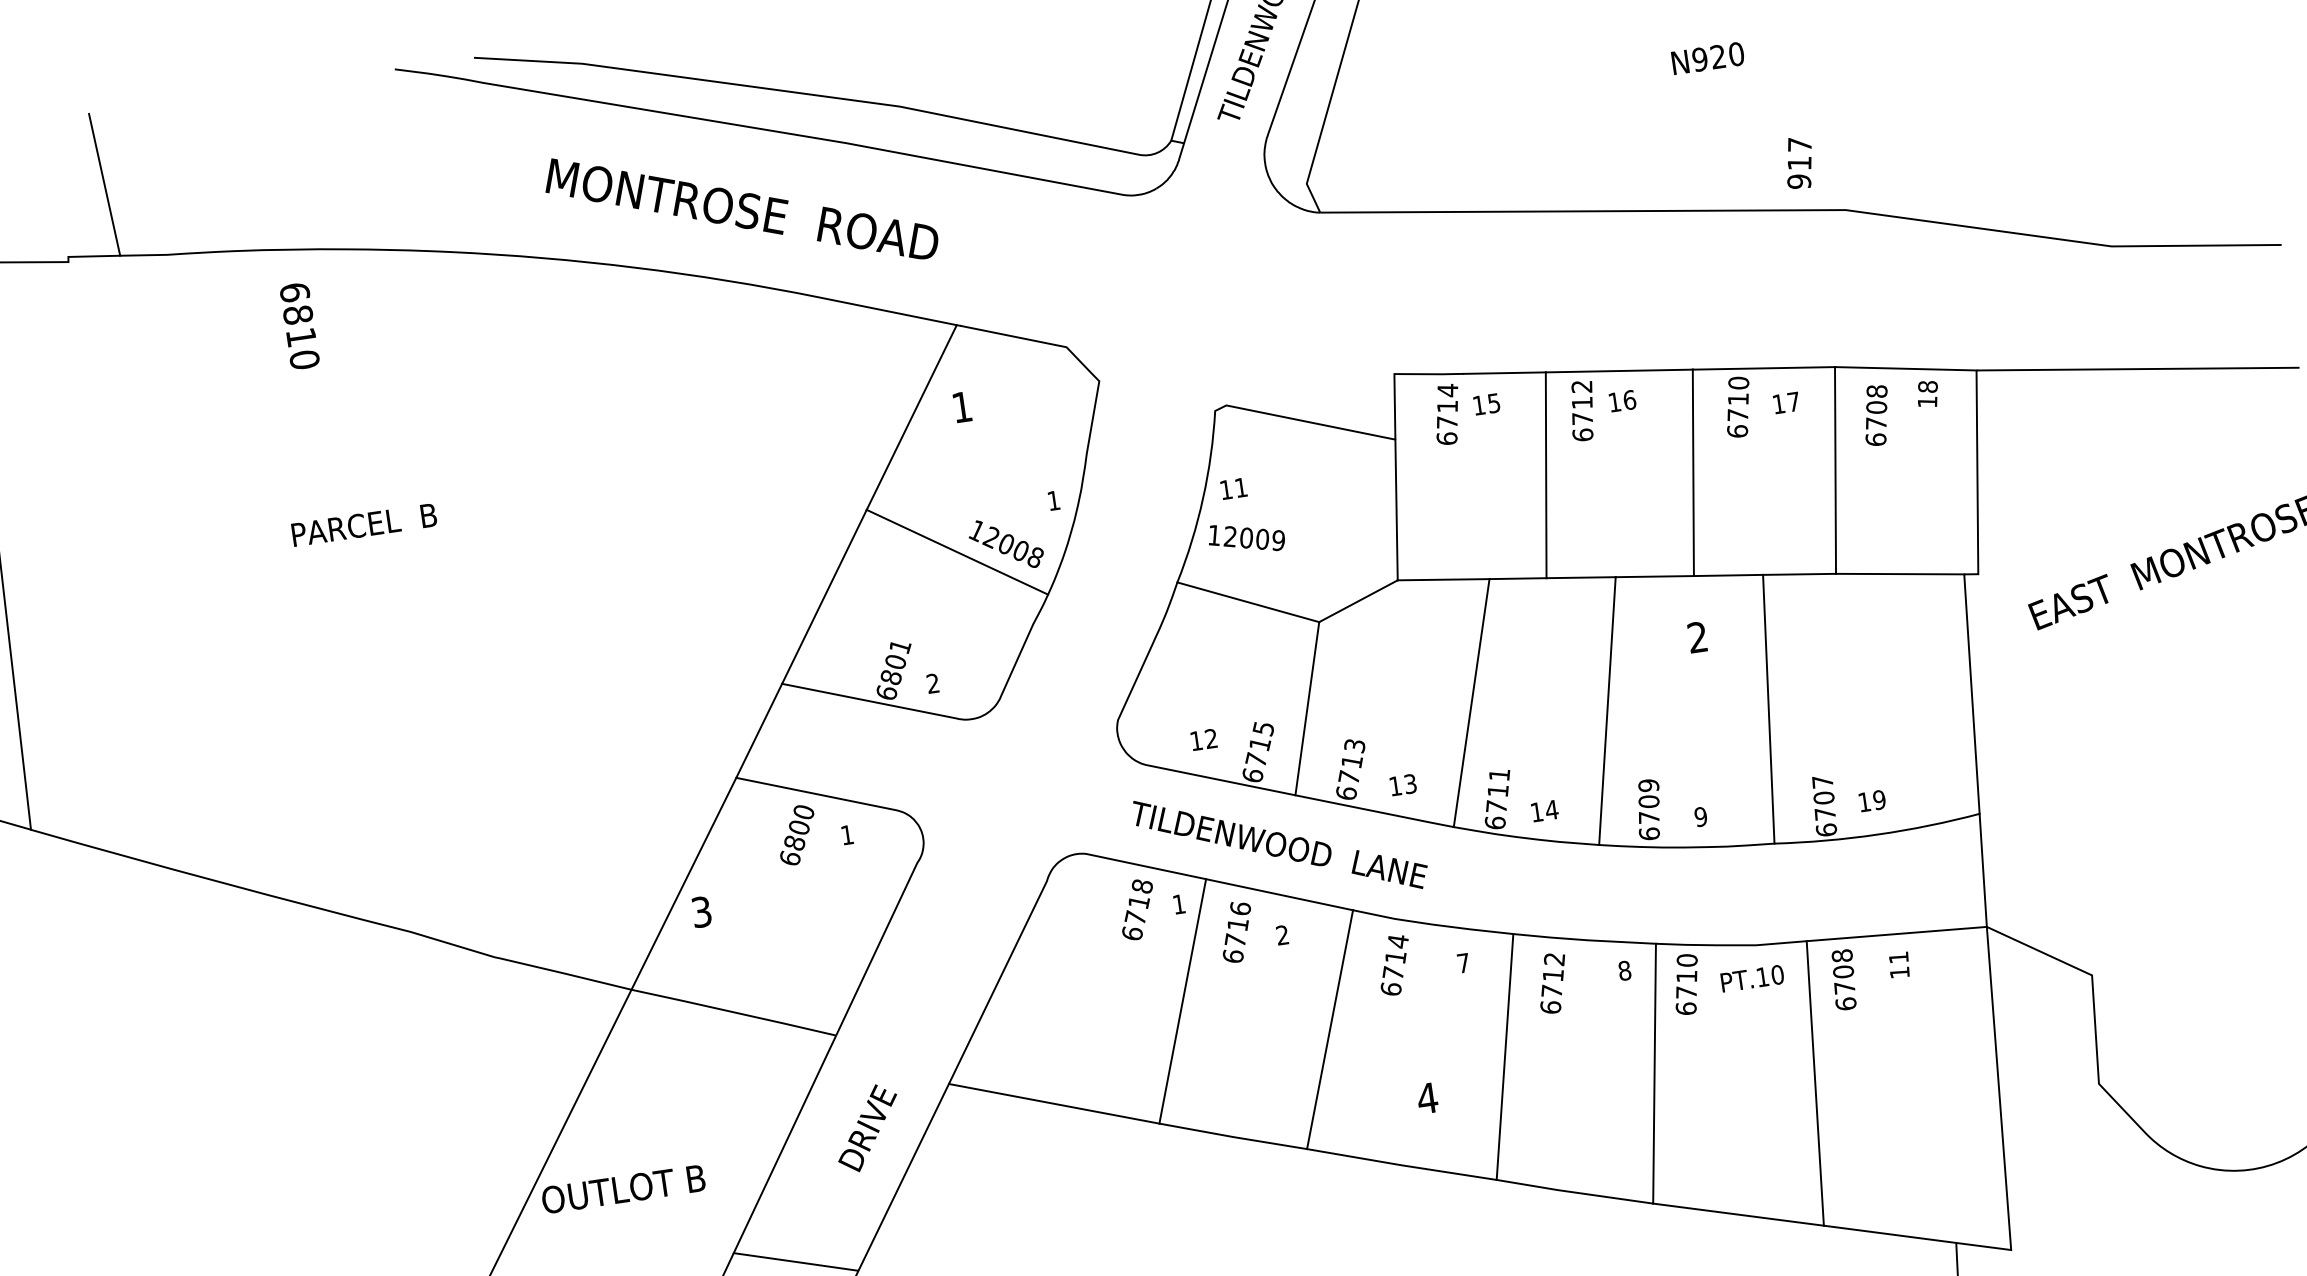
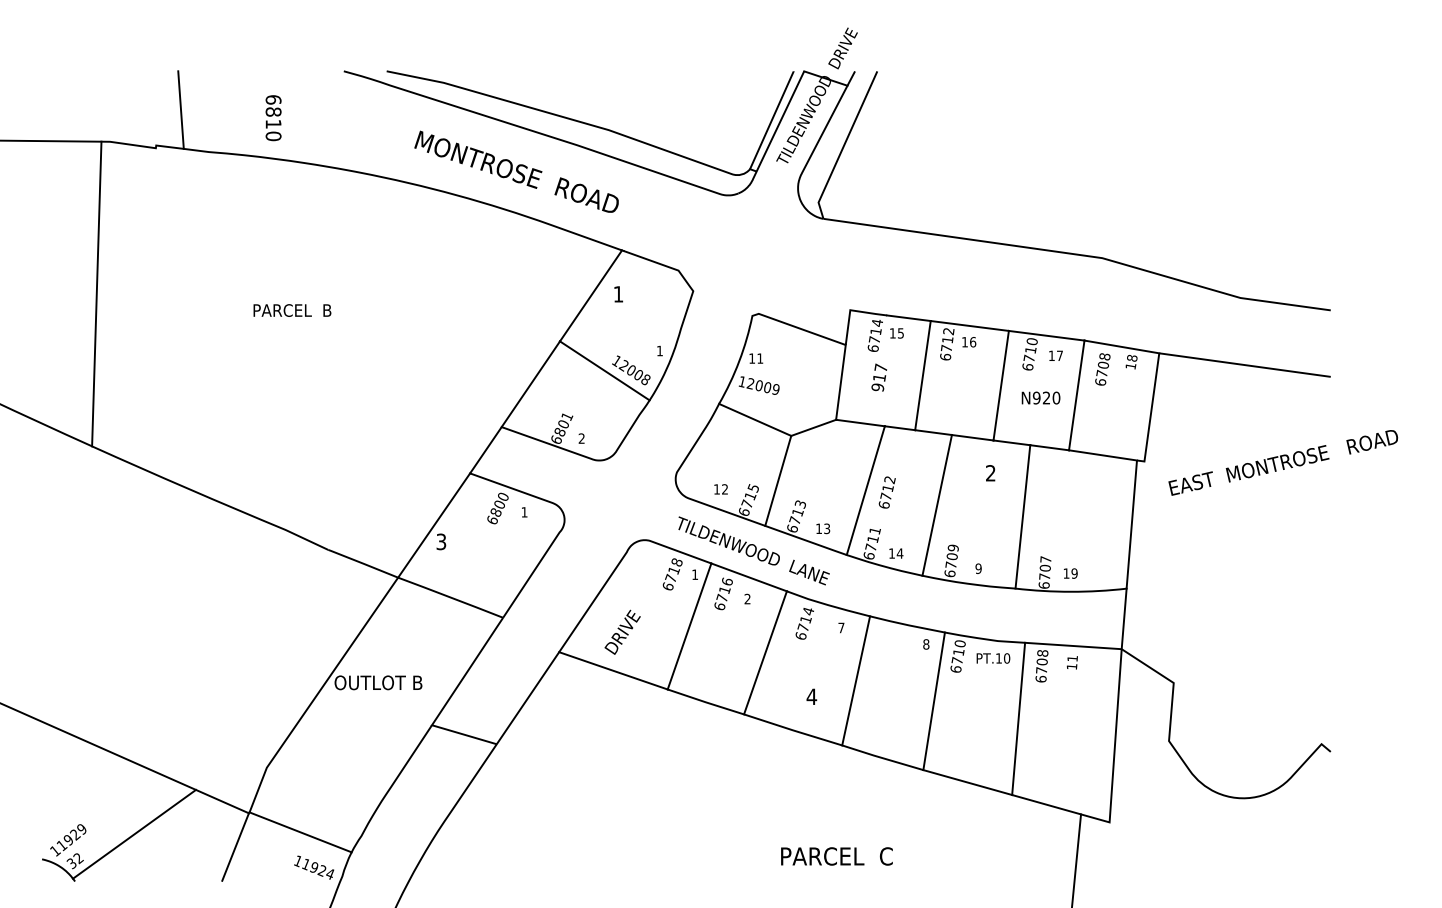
text: (1706, 57) -> (1040, 397), moved
text: (1797, 163) -> (878, 377), moved
text: (299, 326) -> (273, 118), moved
text: (1551, 983) -> (886, 492), moved
text: (867, 1126) -> (622, 631), moved

